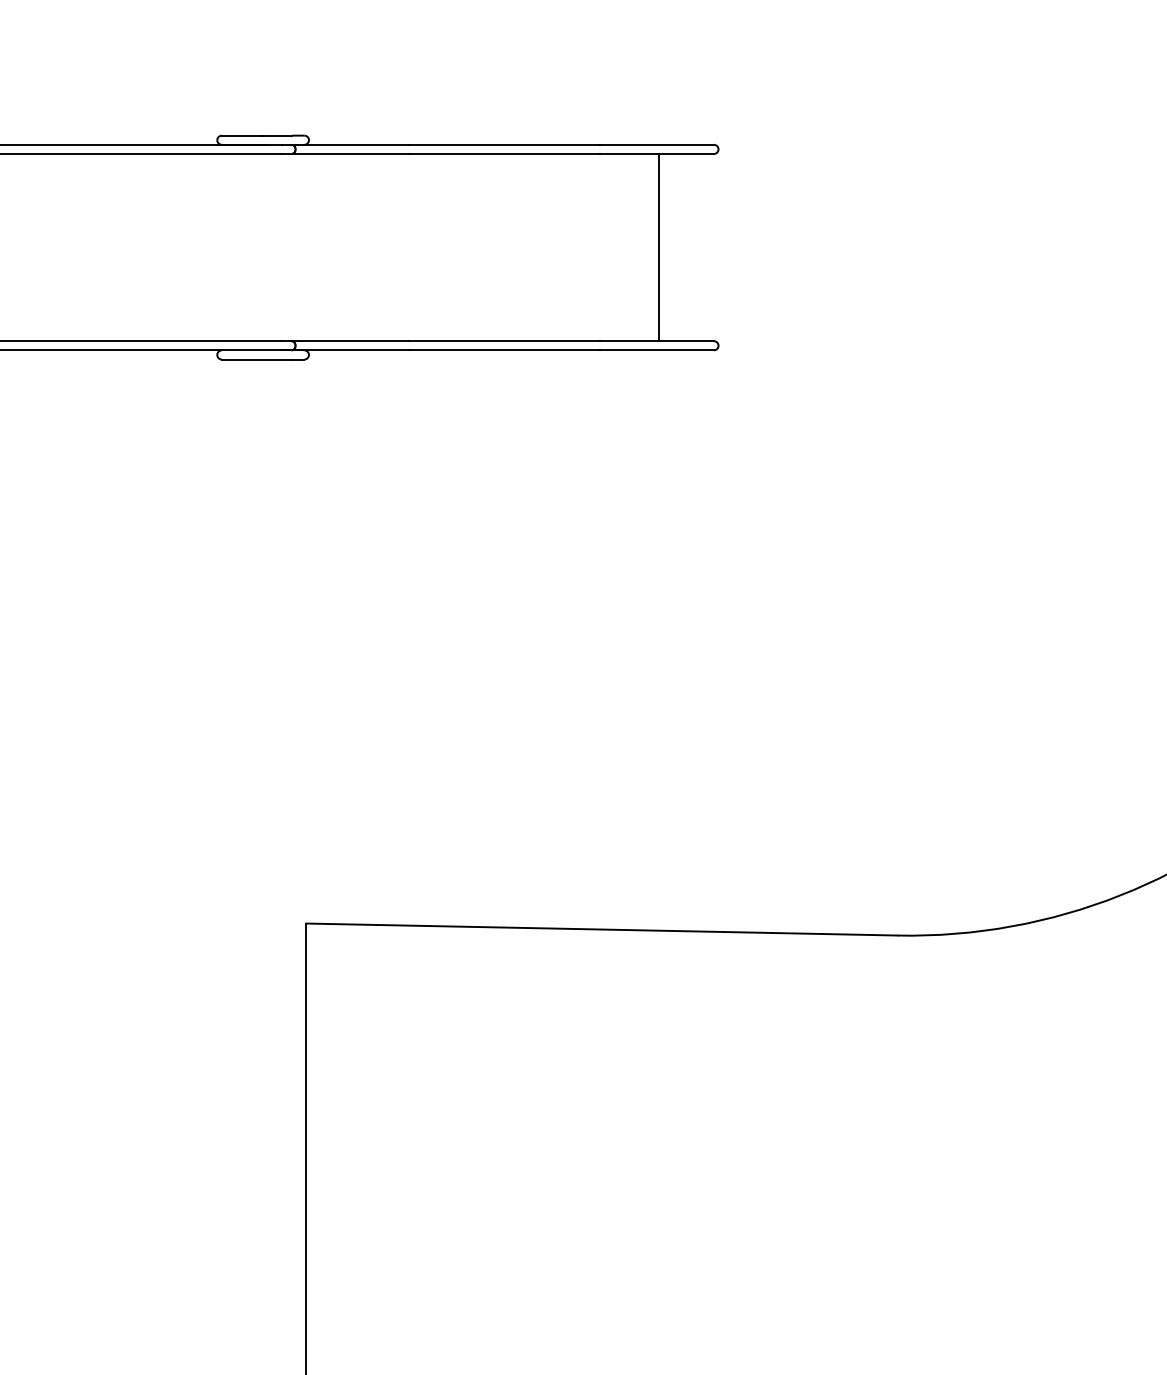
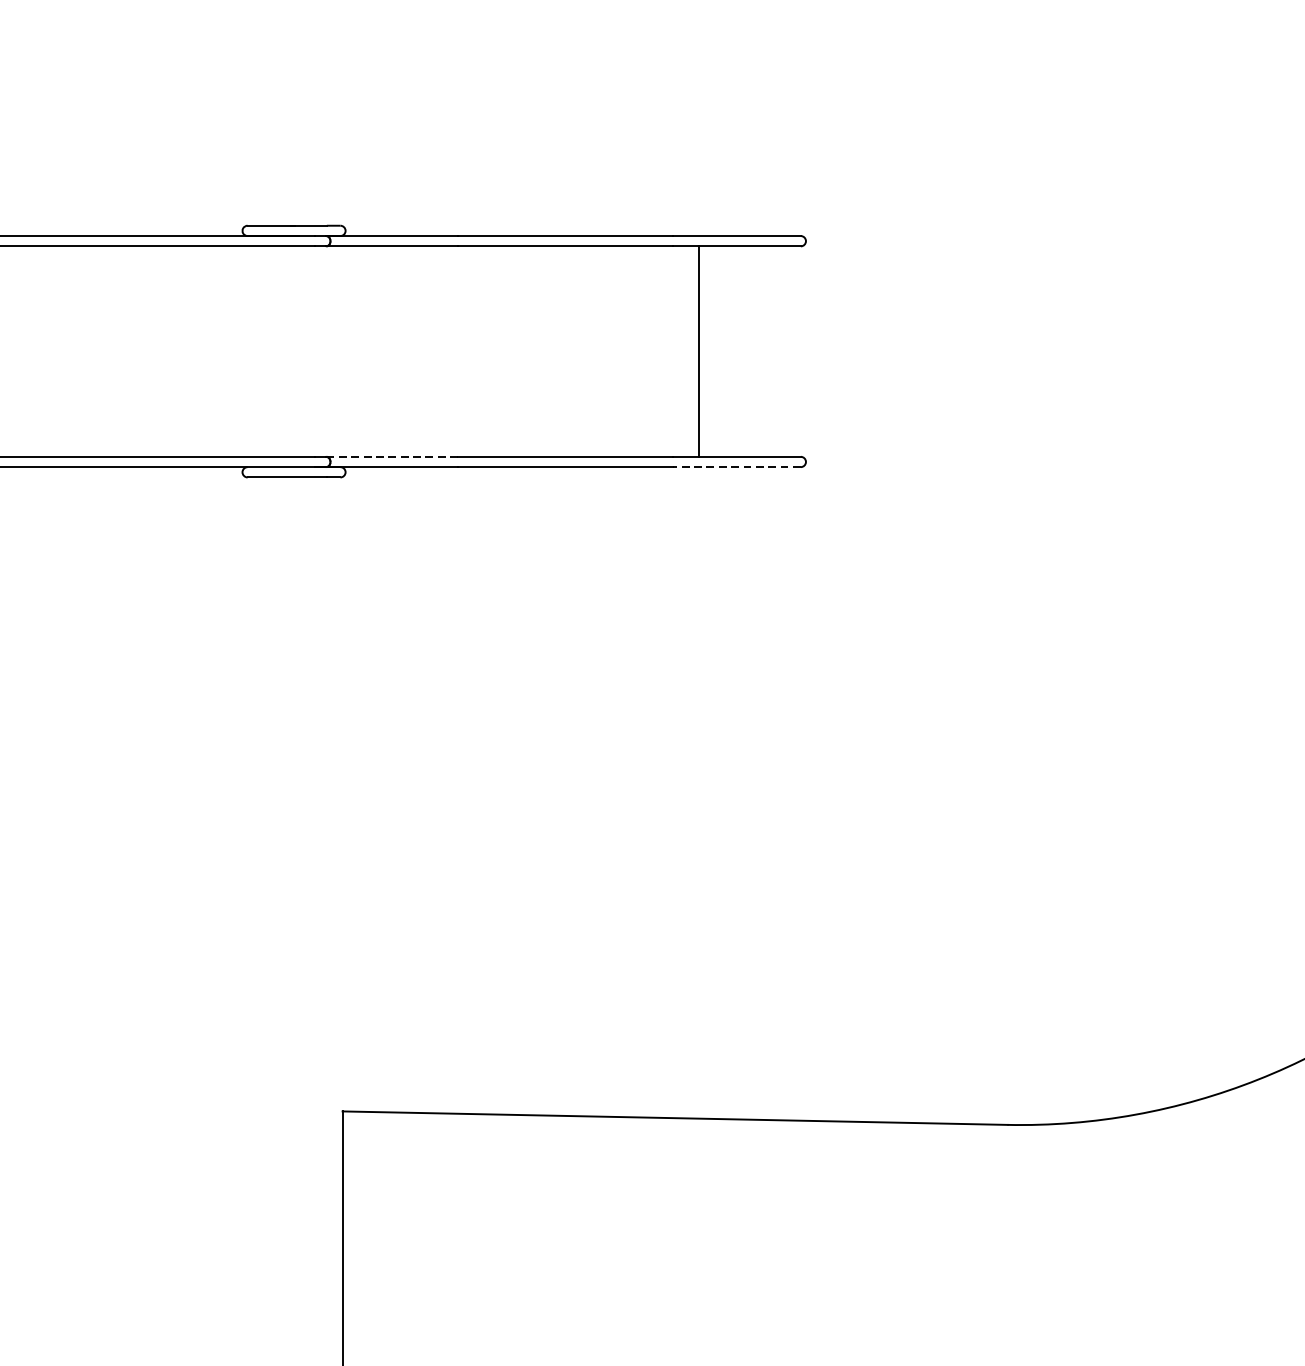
line: (659, 247) -> (699, 351), moved
line: (350, 341) -> (392, 457), solid -> dashed
line: (657, 350) -> (737, 467), solid -> dashed

